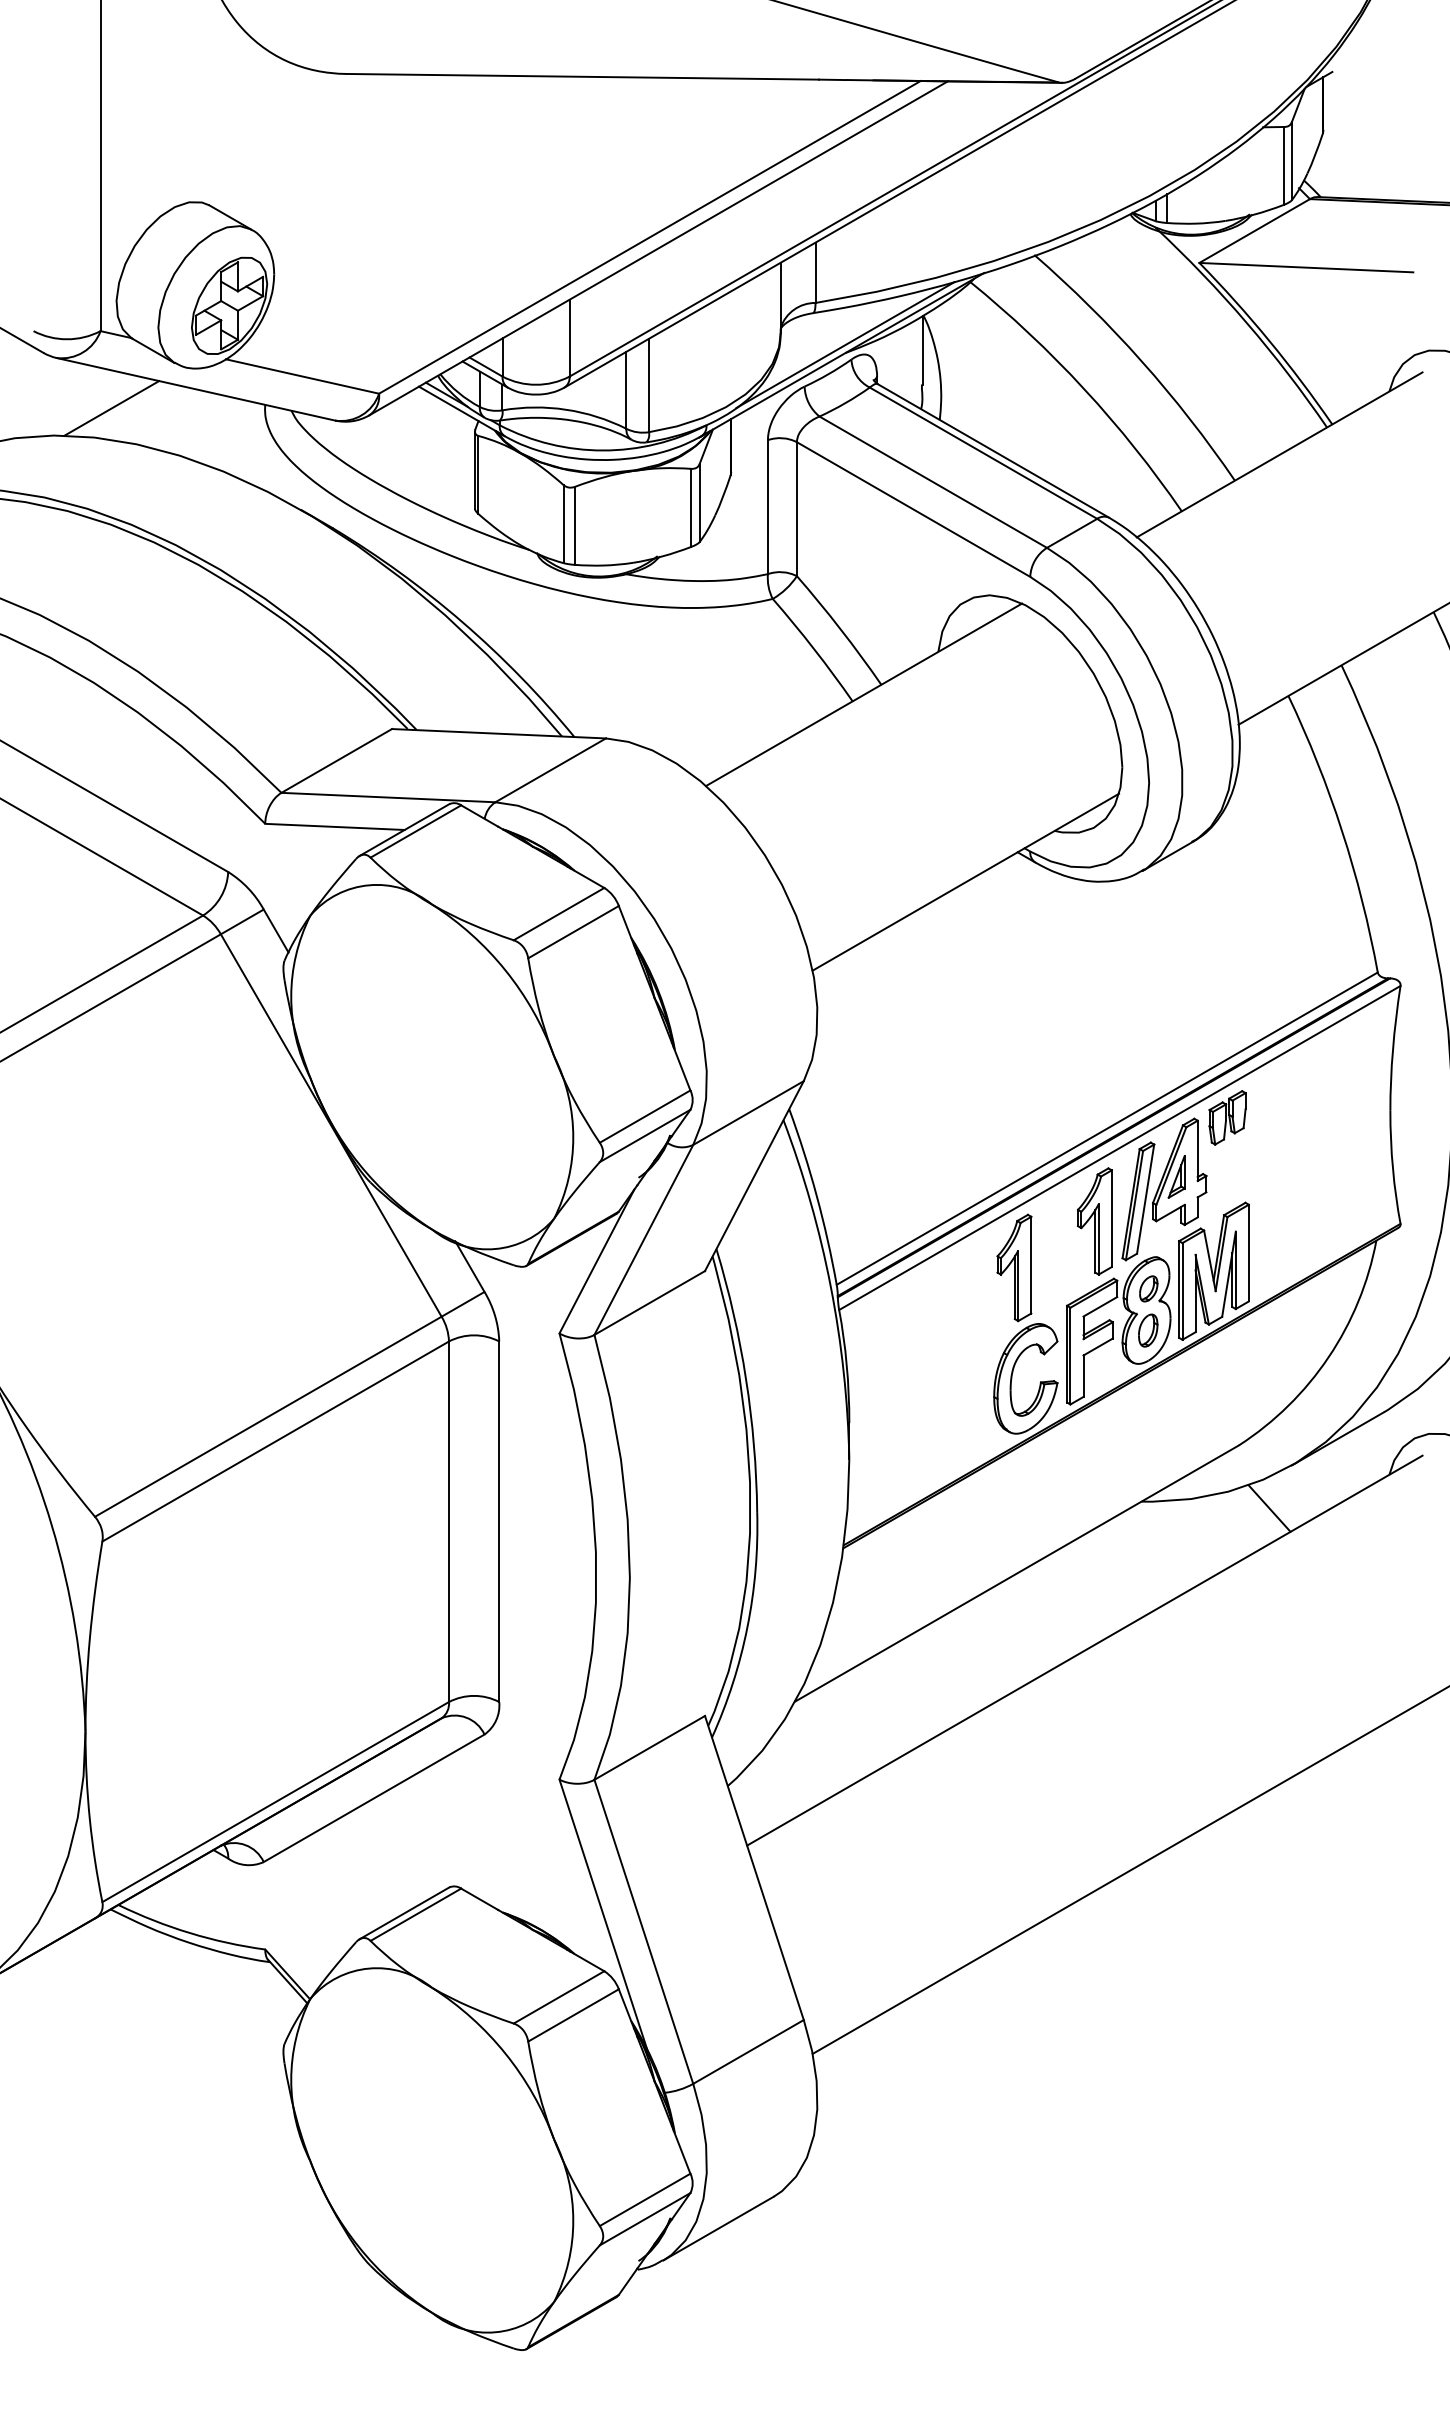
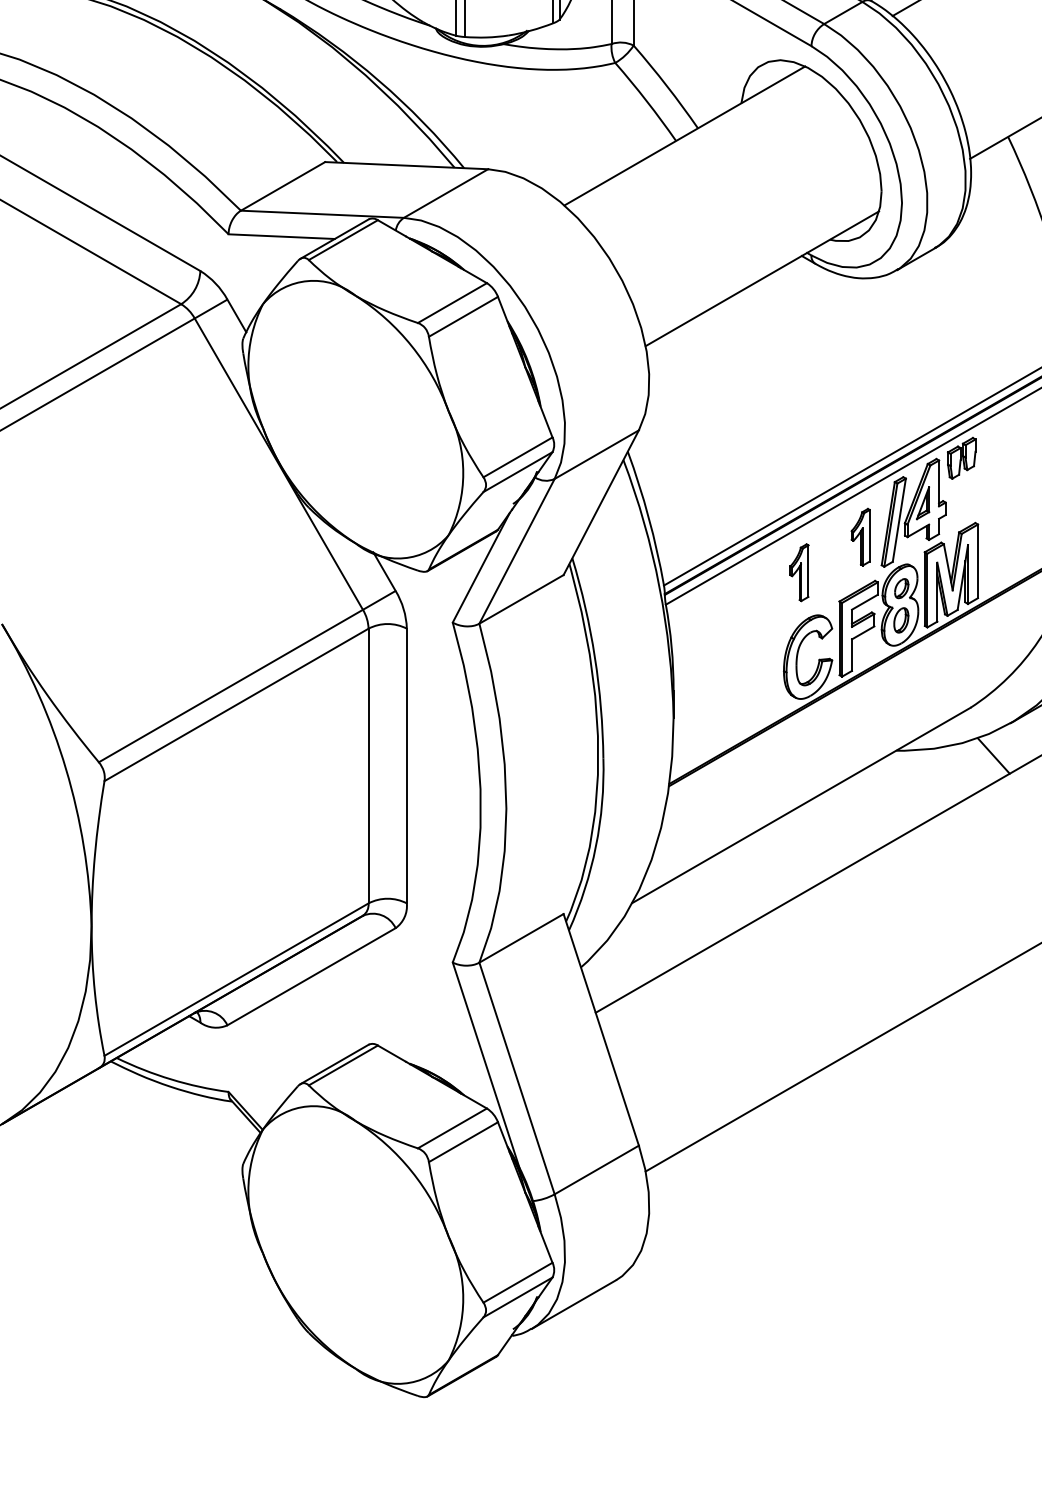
part: (1094, 1221) -> (860, 537), size x0.7
part: (1014, 1267) -> (799, 572), size x0.7

